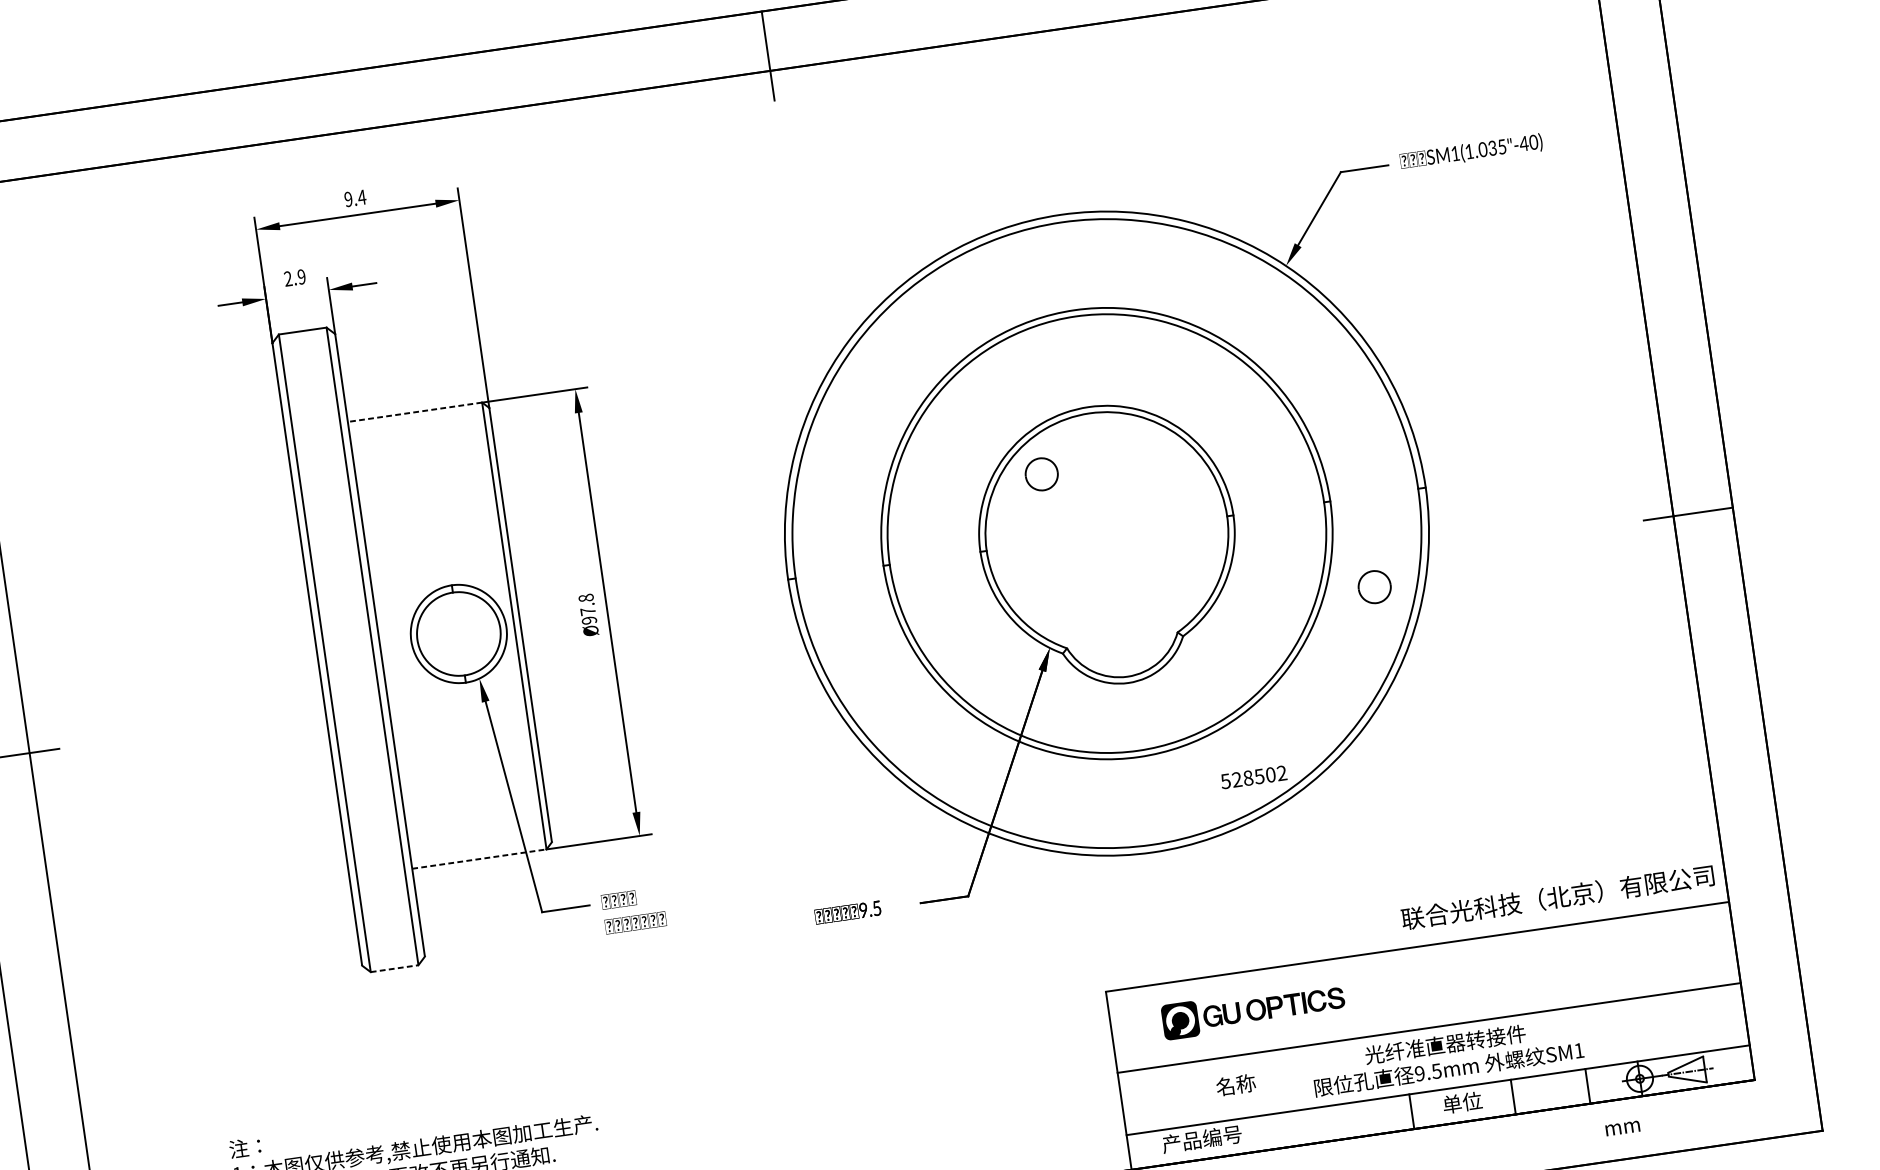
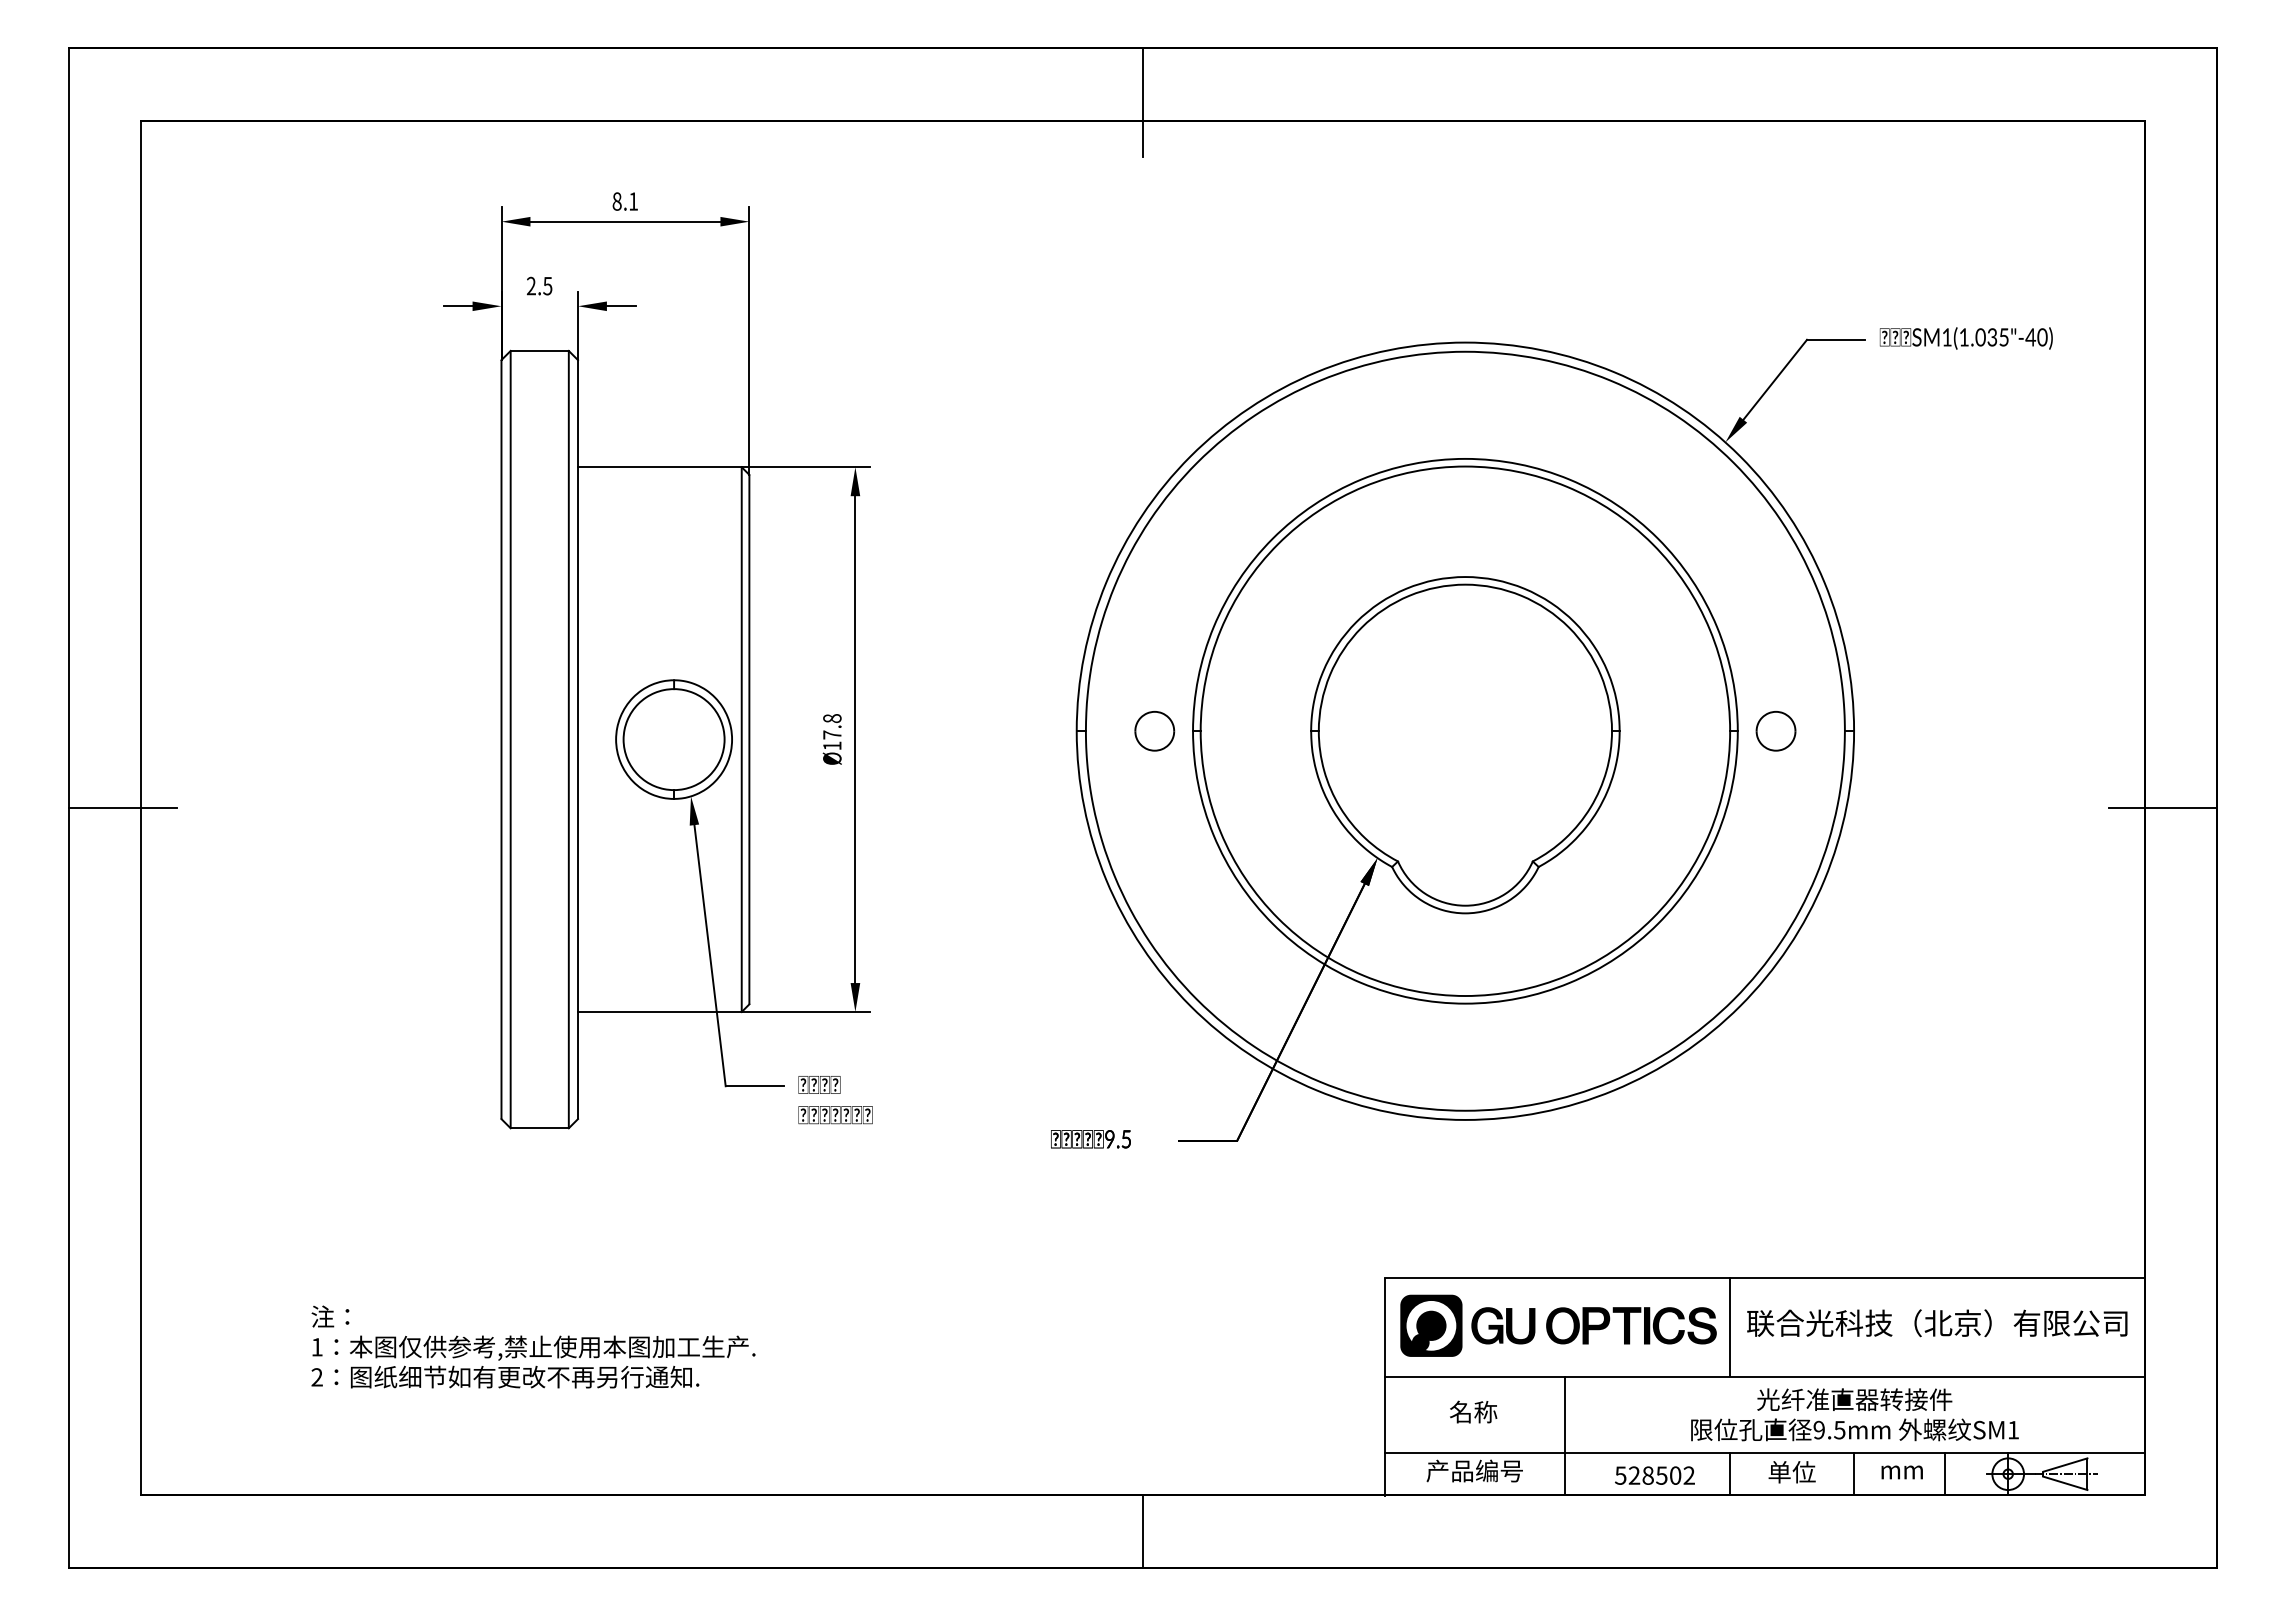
text: (355, 198) -> (625, 201), 9.4 -> 8.1
text: (301, 276) -> (547, 285), 2.9 -> 2.5
line: (414, 412) -> (659, 467), dashed -> solid
part: (1041, 474) -> (1154, 731), moved
part: (1374, 587) -> (1775, 731), moved
text: (589, 620) -> (832, 745), Ø97.8 -> Ø17.8
text: (1253, 777) -> (1654, 1475), moved
line: (479, 858) -> (659, 1011), dashed -> solid
text: (1557, 897) -> (1937, 1323), moved
line: (395, 968) -> (540, 1128), dashed -> solid
line: (1394, 991) -> (1730, 1327), added
part: (1253, 1010) -> (1558, 1325), size x1.43
text: (1446, 1056) -> (1854, 1414), moved
text: (1235, 1084) -> (1473, 1411), moved
line: (1271, 1100) -> (1564, 1436), added
text: (1622, 1128) -> (1901, 1472), moved

